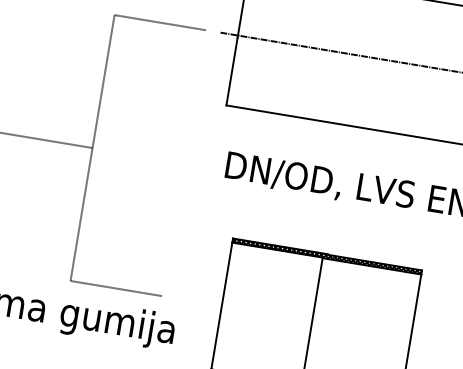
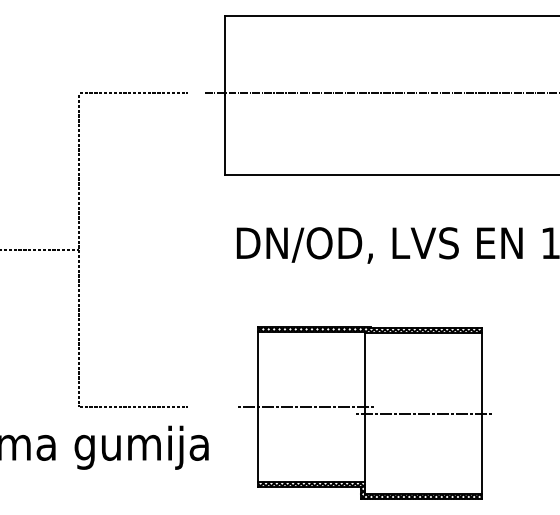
line: (262, 313) -> (306, 407), added
line: (360, 334) -> (423, 413), added

